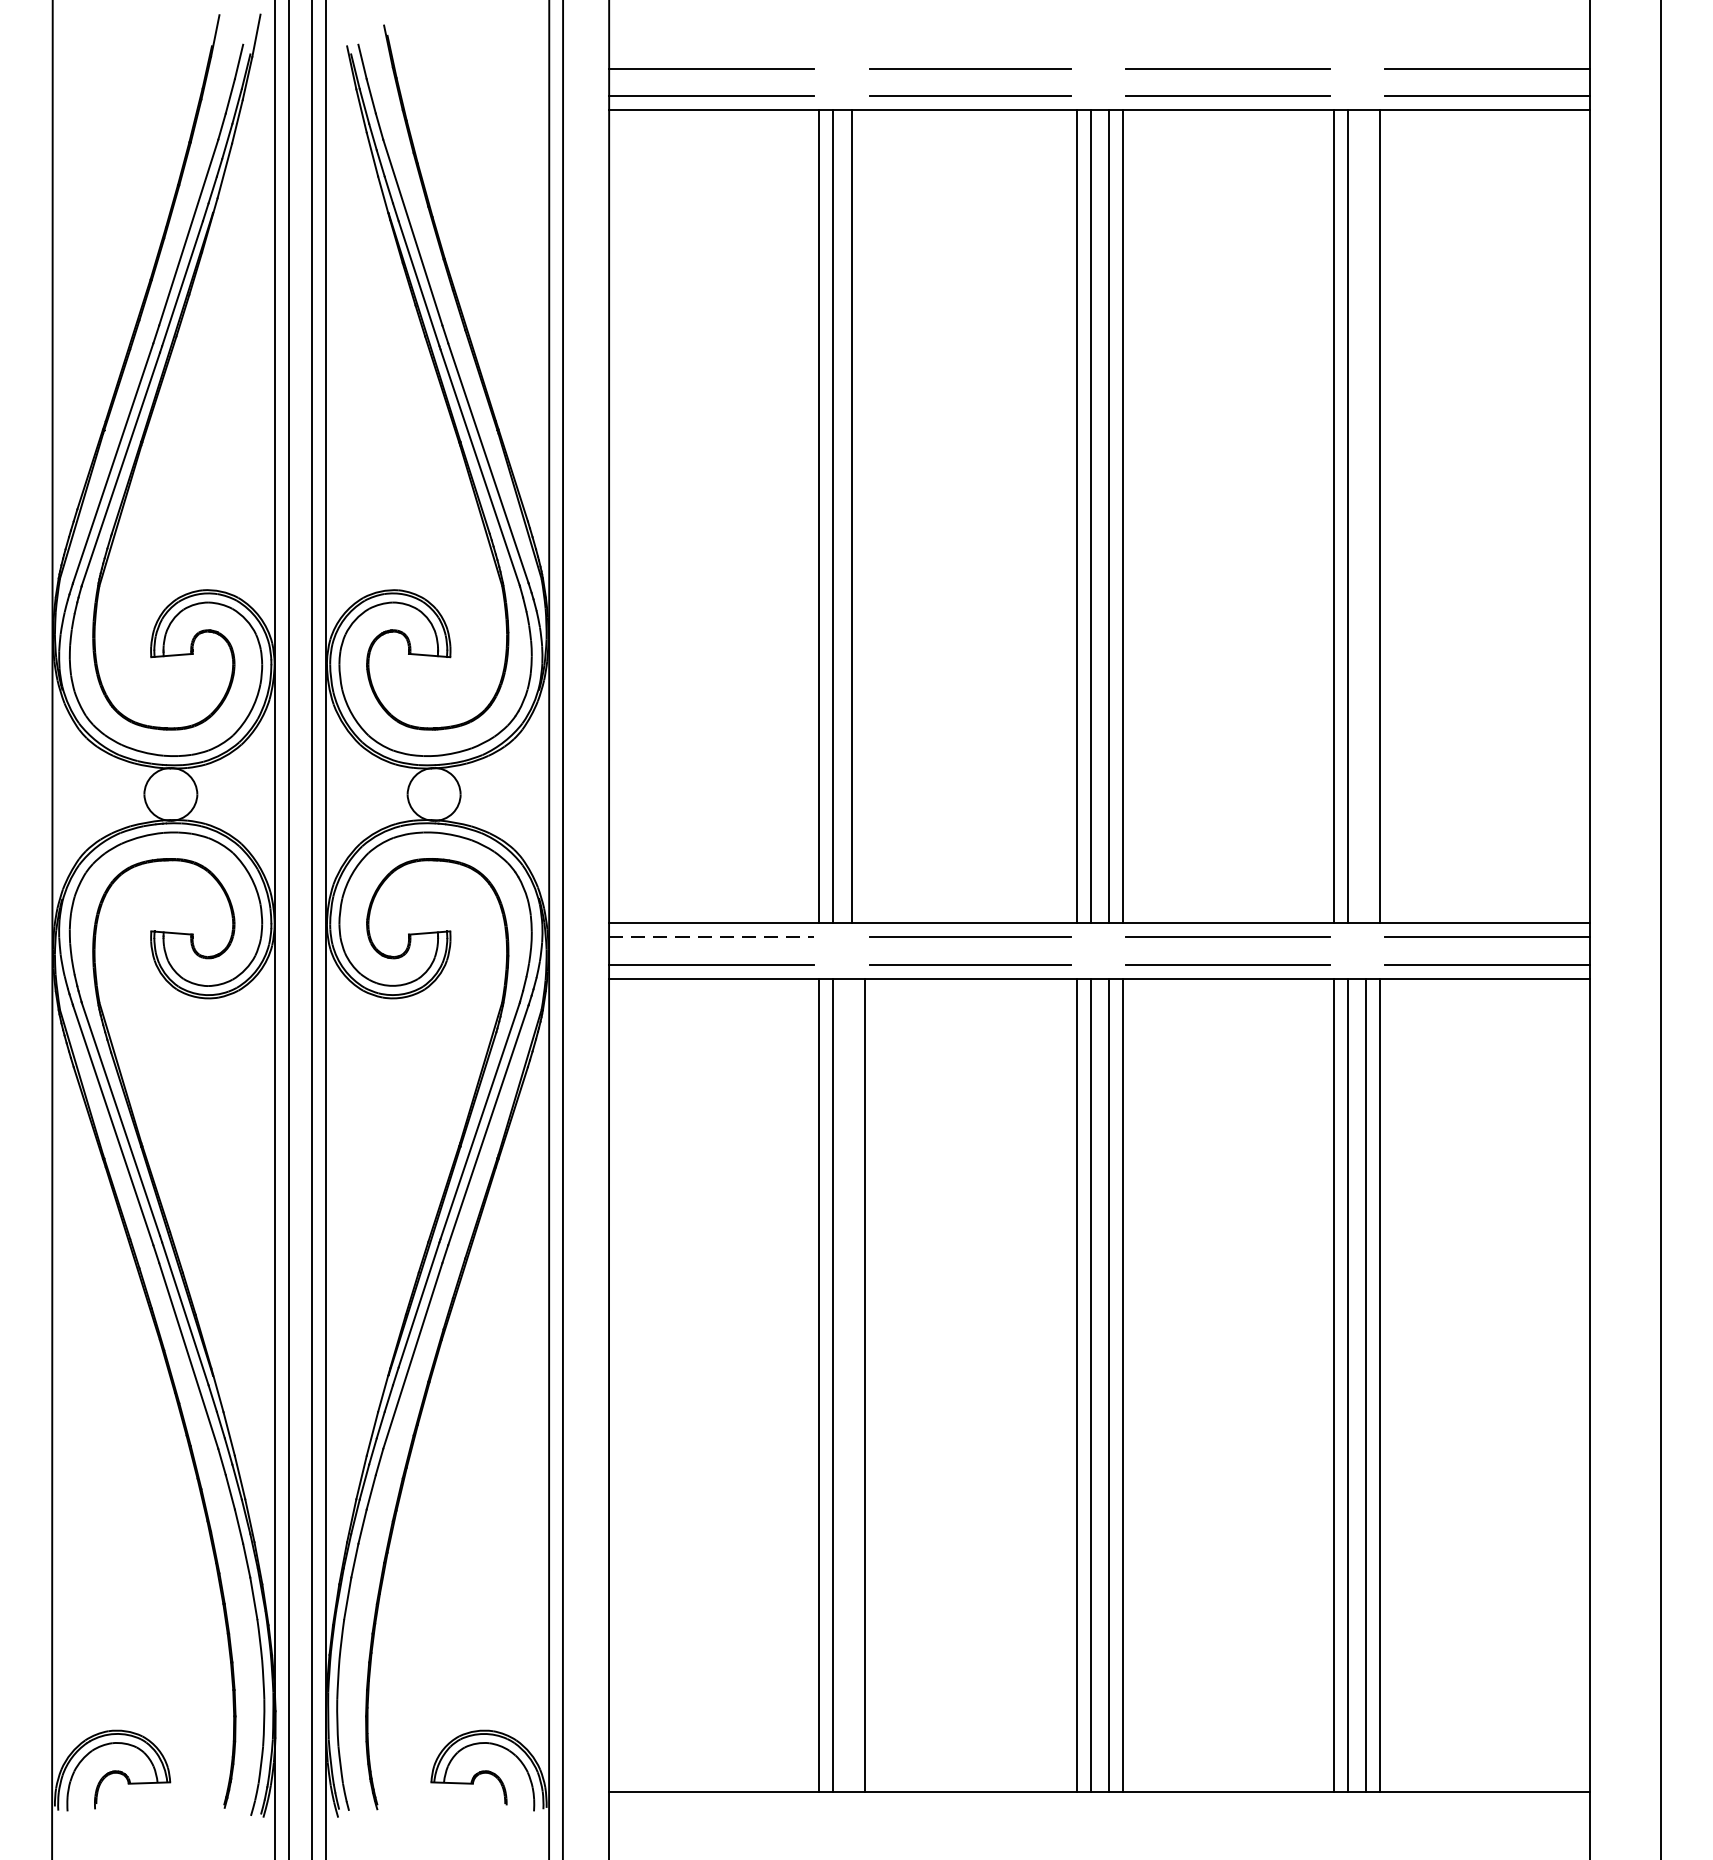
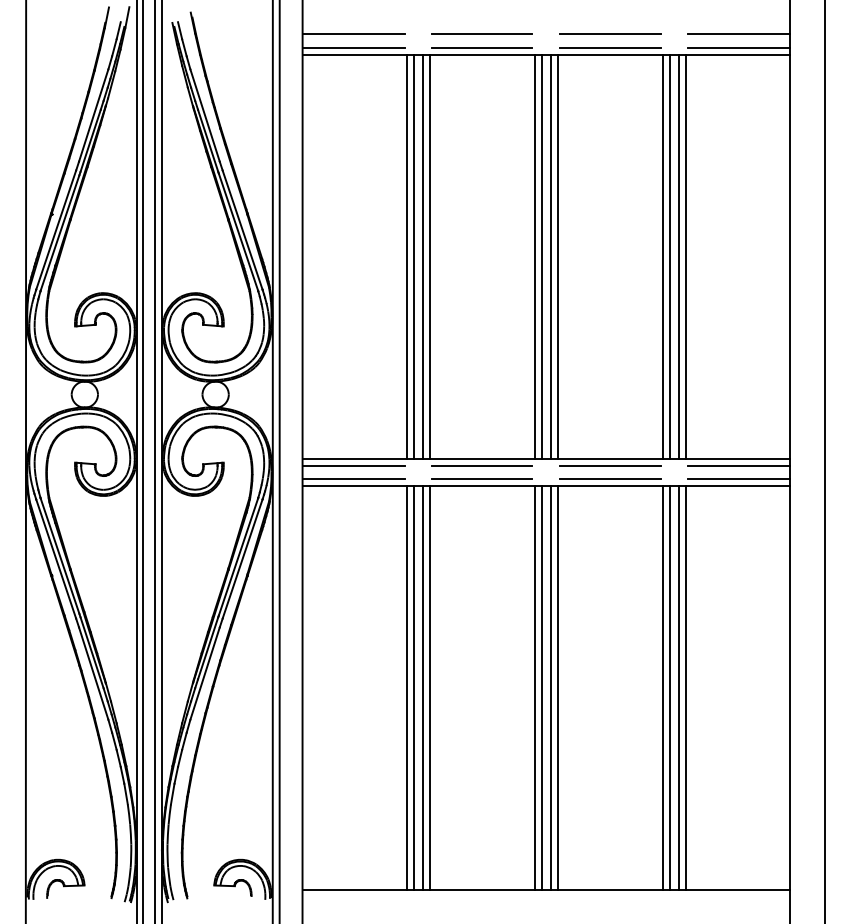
line: (864, 516) -> (429, 256), added
line: (1365, 516) -> (678, 256), added
line: (711, 937) -> (353, 465), dashed -> solid
line: (852, 1385) -> (423, 688), added

